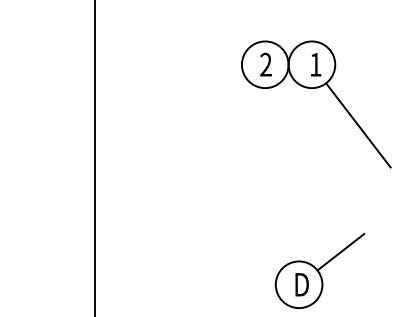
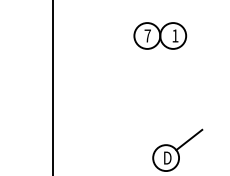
text: (265, 63) -> (147, 35), 2 -> 7
line: (357, 125) -> (198, 69), removed

